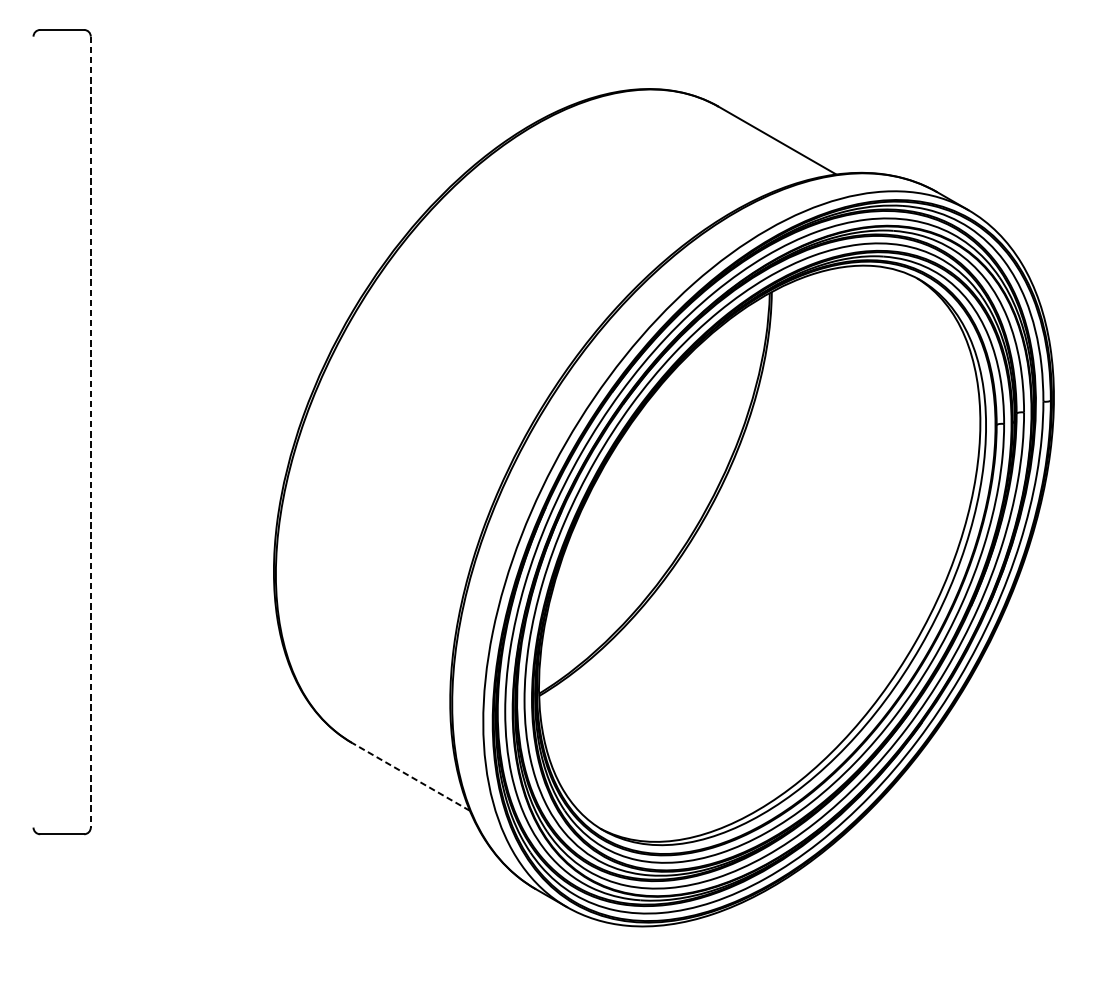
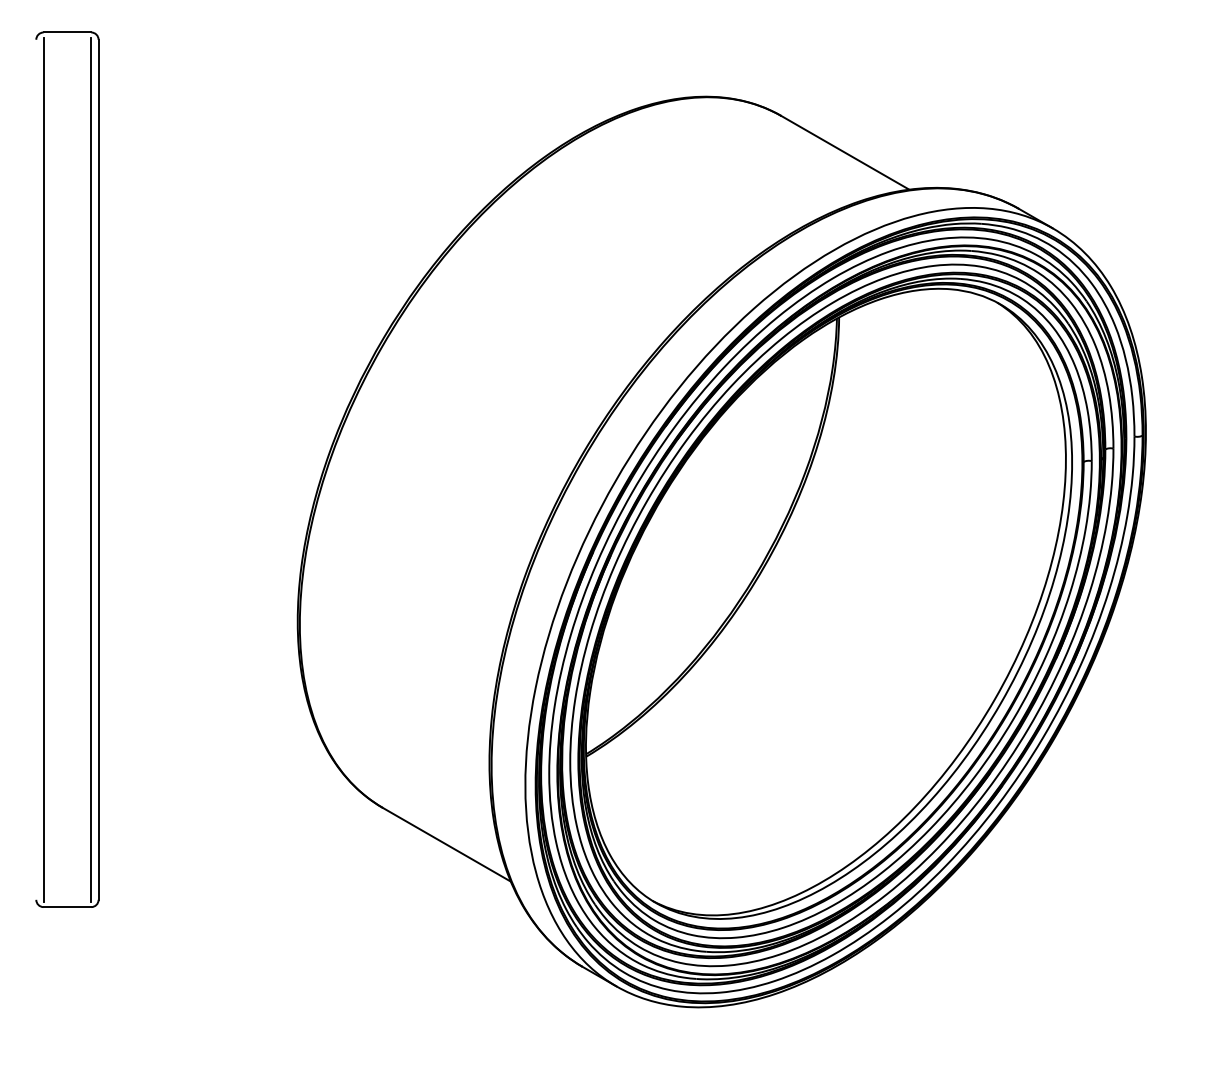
line: (40, 431) -> (43, 469), added
line: (84, 431) -> (91, 469), added
line: (90, 432) -> (98, 470), dashed -> solid
line: (410, 776) -> (446, 844), dashed -> solid

